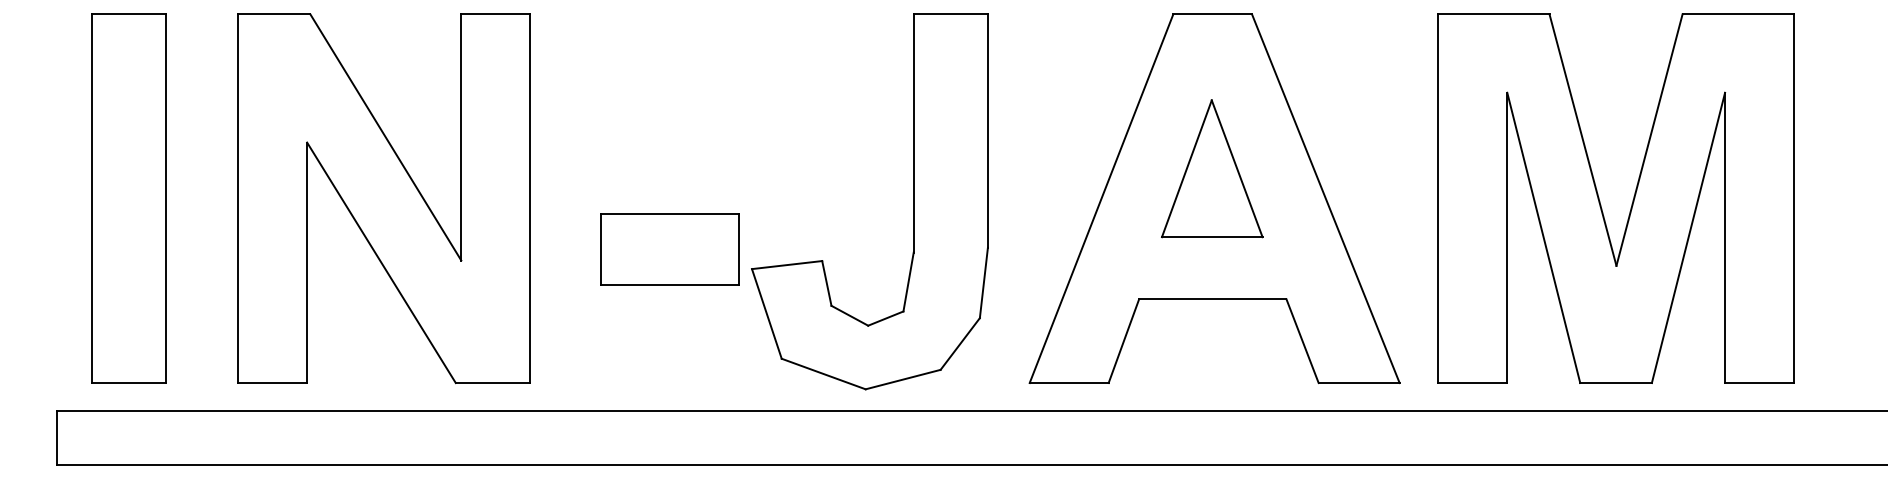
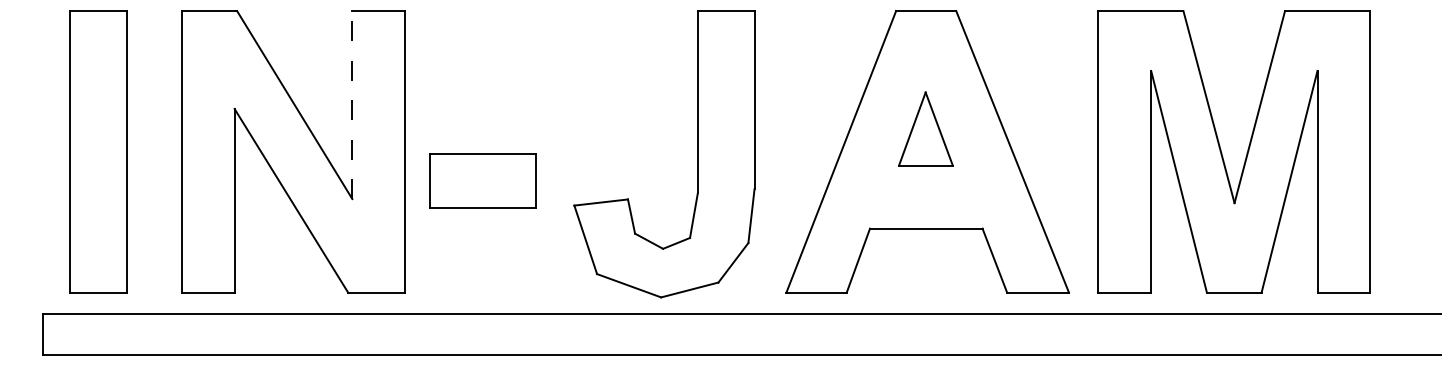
line: (461, 136) -> (352, 104), solid -> dashed
part: (1212, 168) -> (926, 128), size x0.7
part: (669, 249) -> (482, 180), moved

